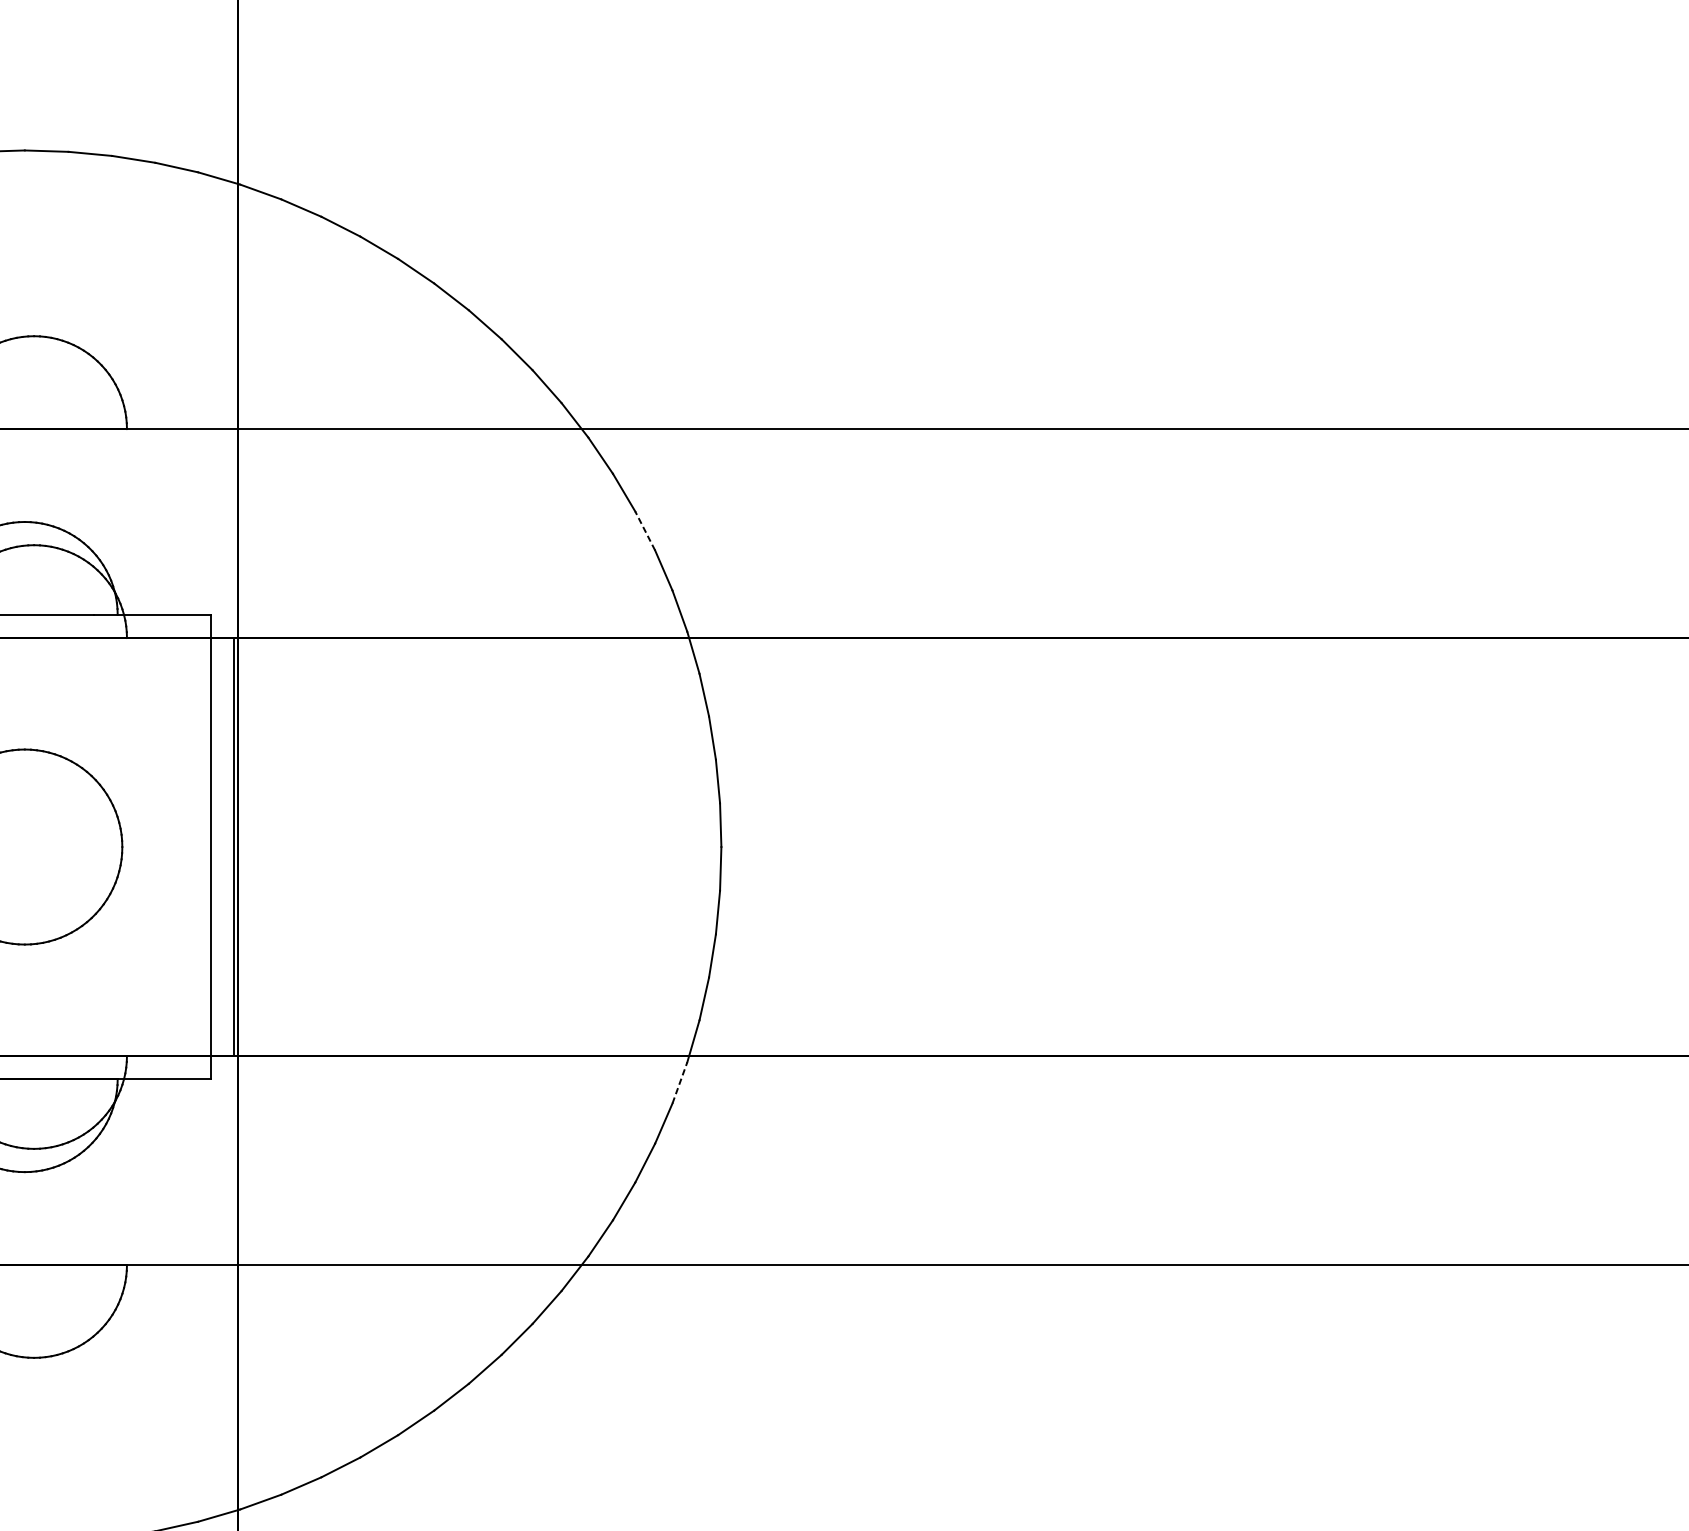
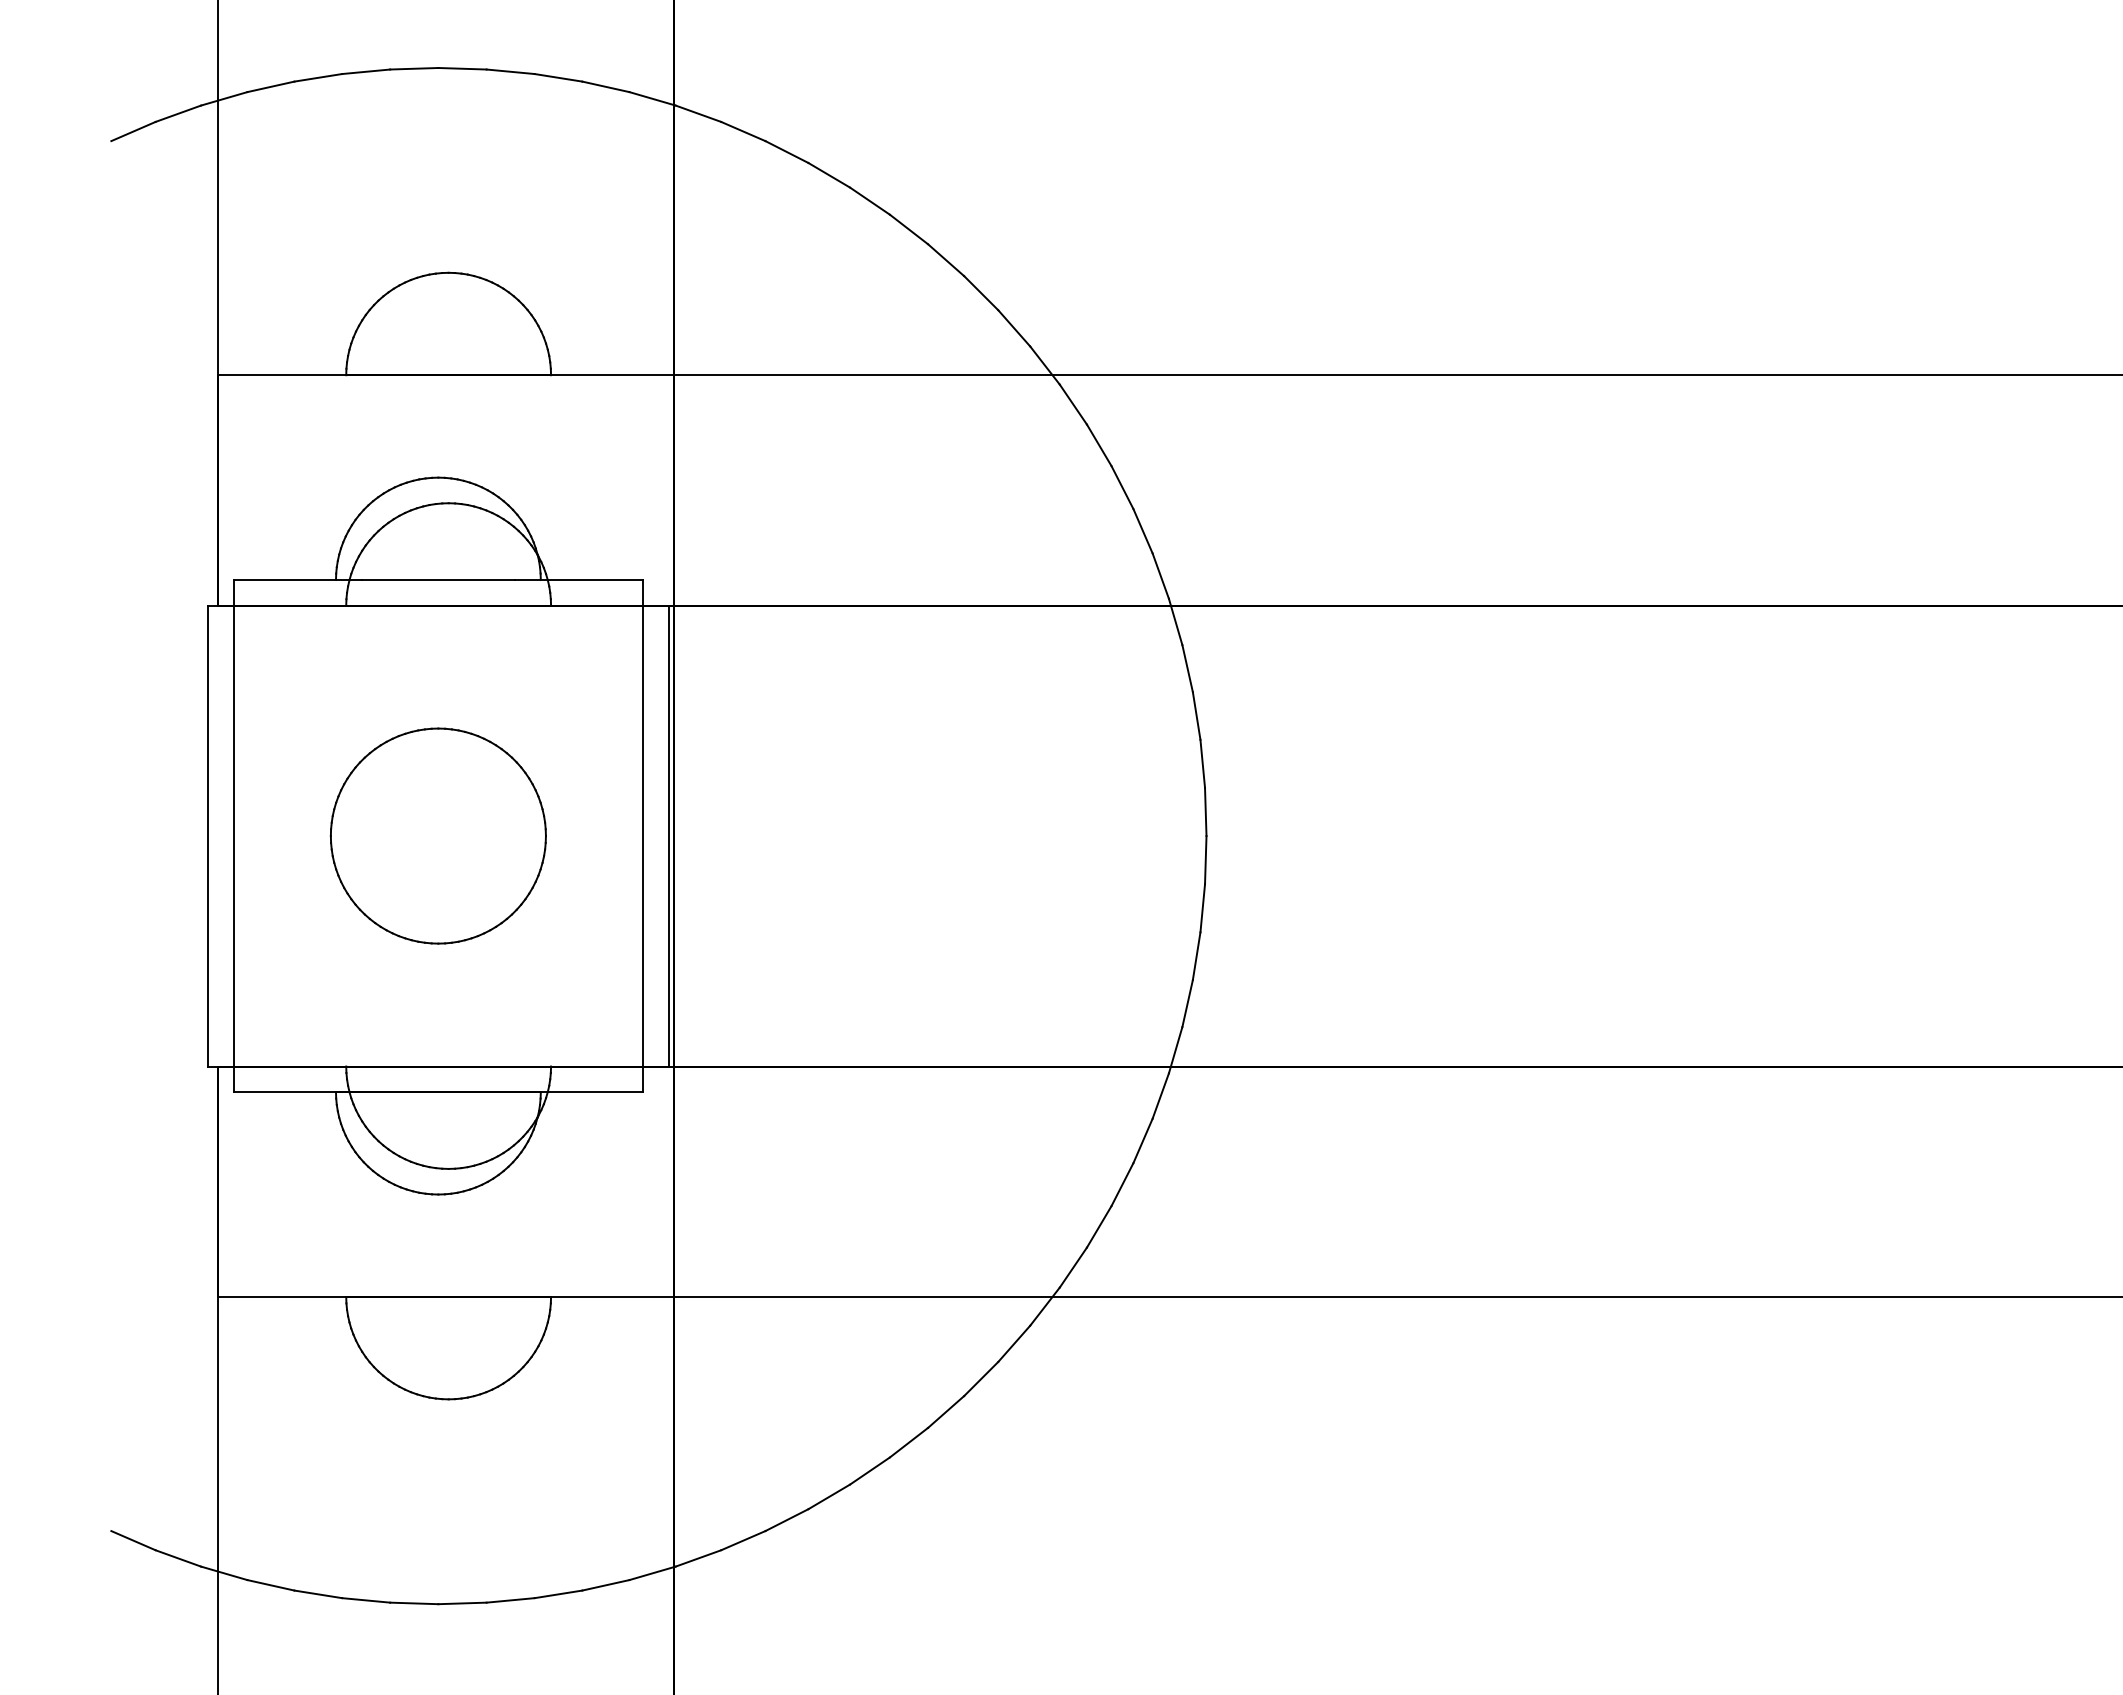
line: (645, 530) -> (1122, 487), dashed -> solid
line: (679, 1082) -> (1160, 1095), dashed -> solid

